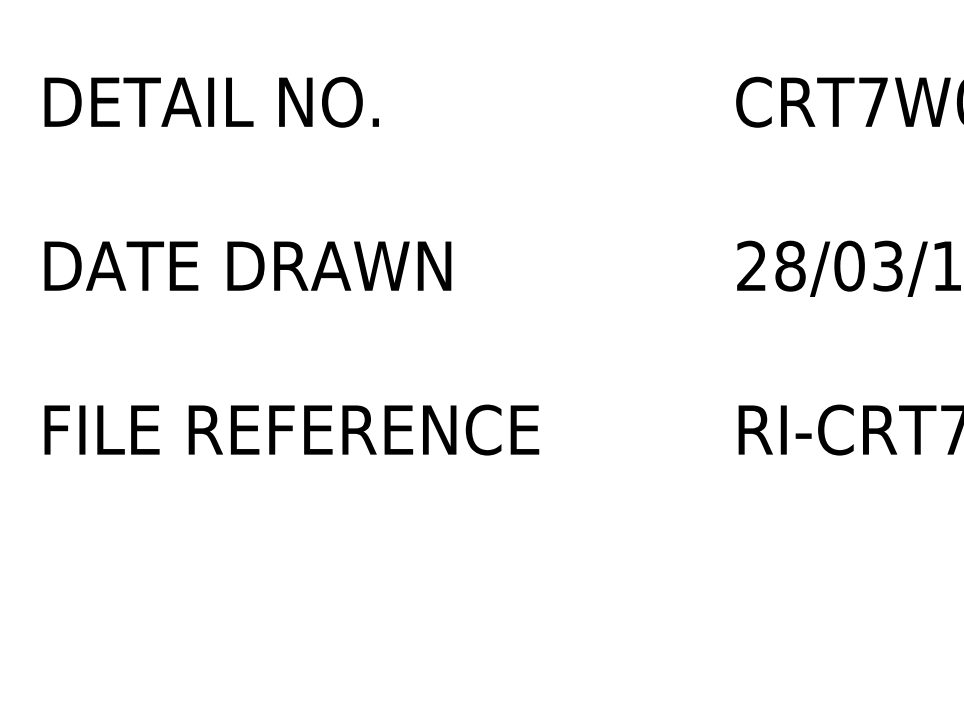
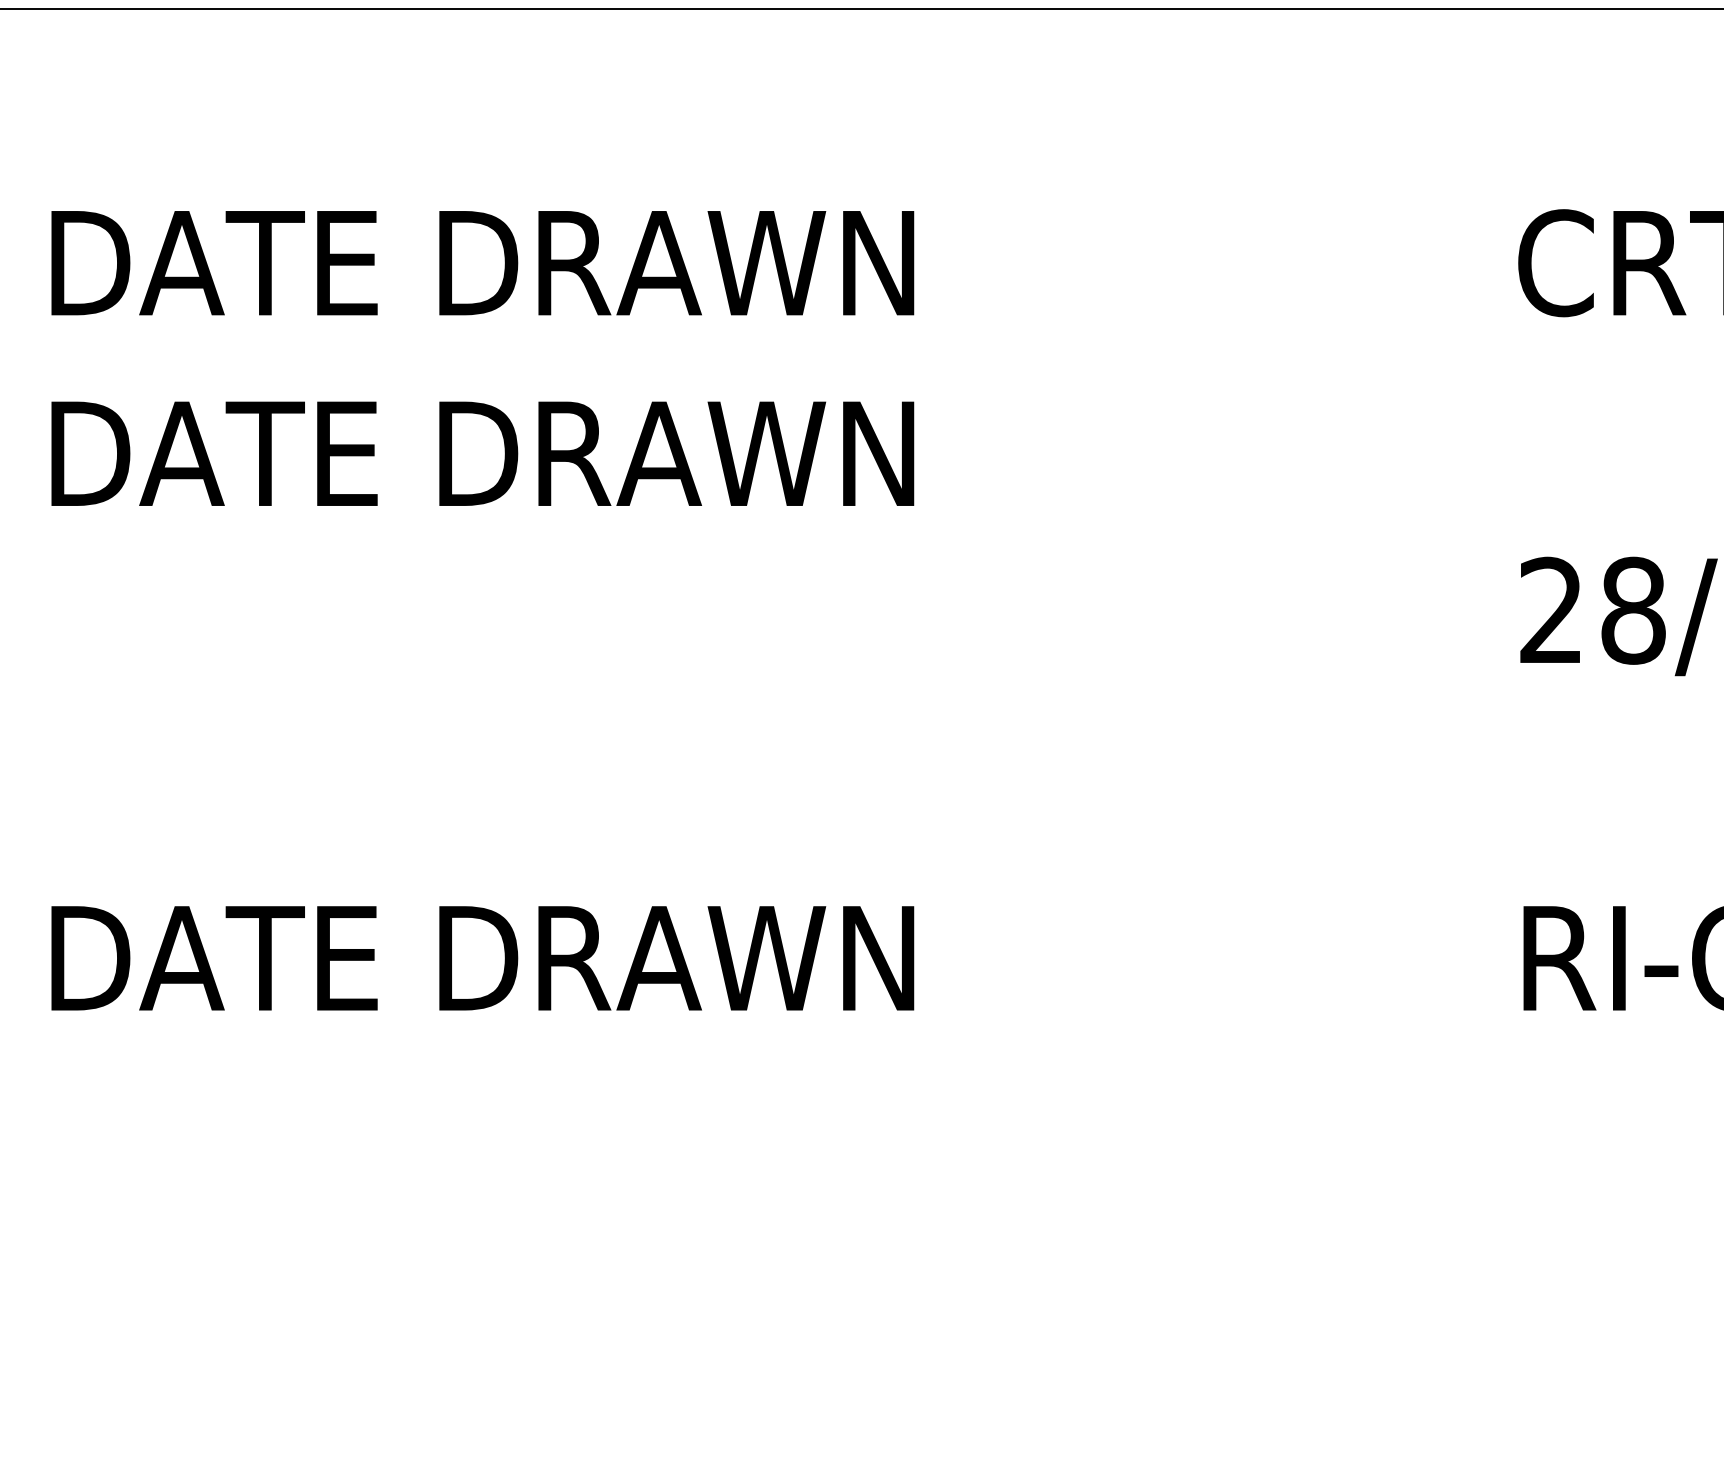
text: (268, 101) -> (526, 261), DETAIL NO. -> DATE DRAWN
text: (247, 265) -> (481, 452), moved
text: (294, 429) -> (581, 957), FILE REFERENCE -> DATE DRAWN

